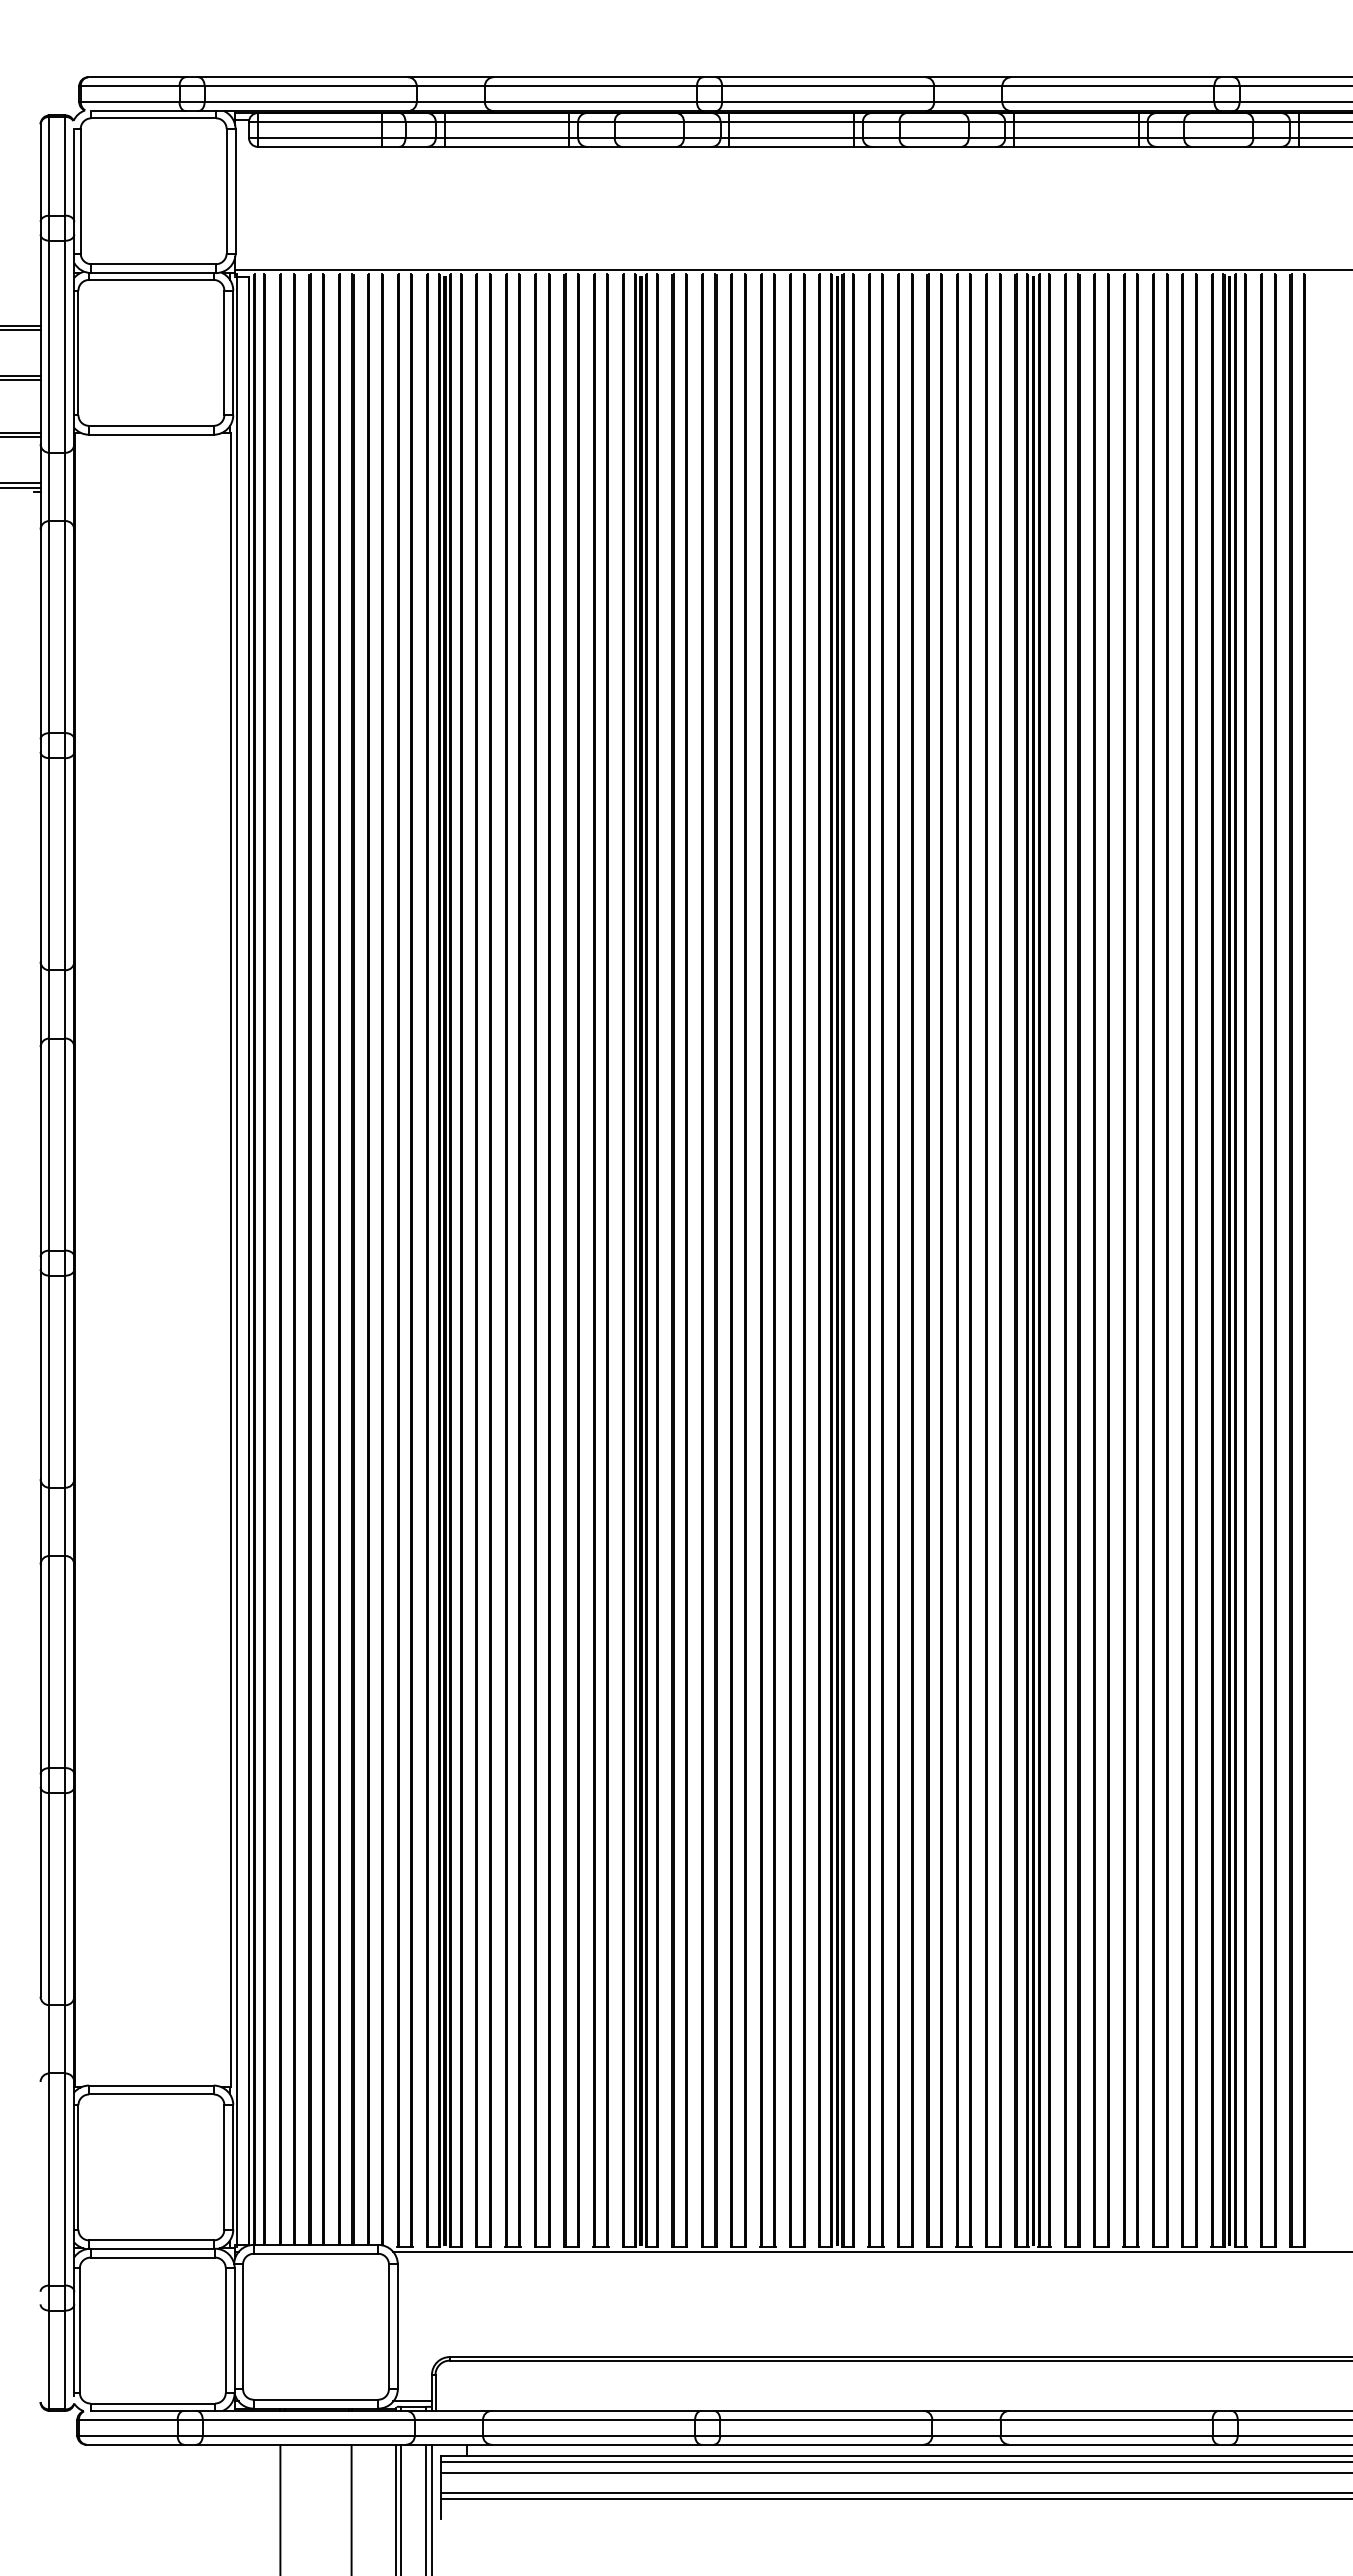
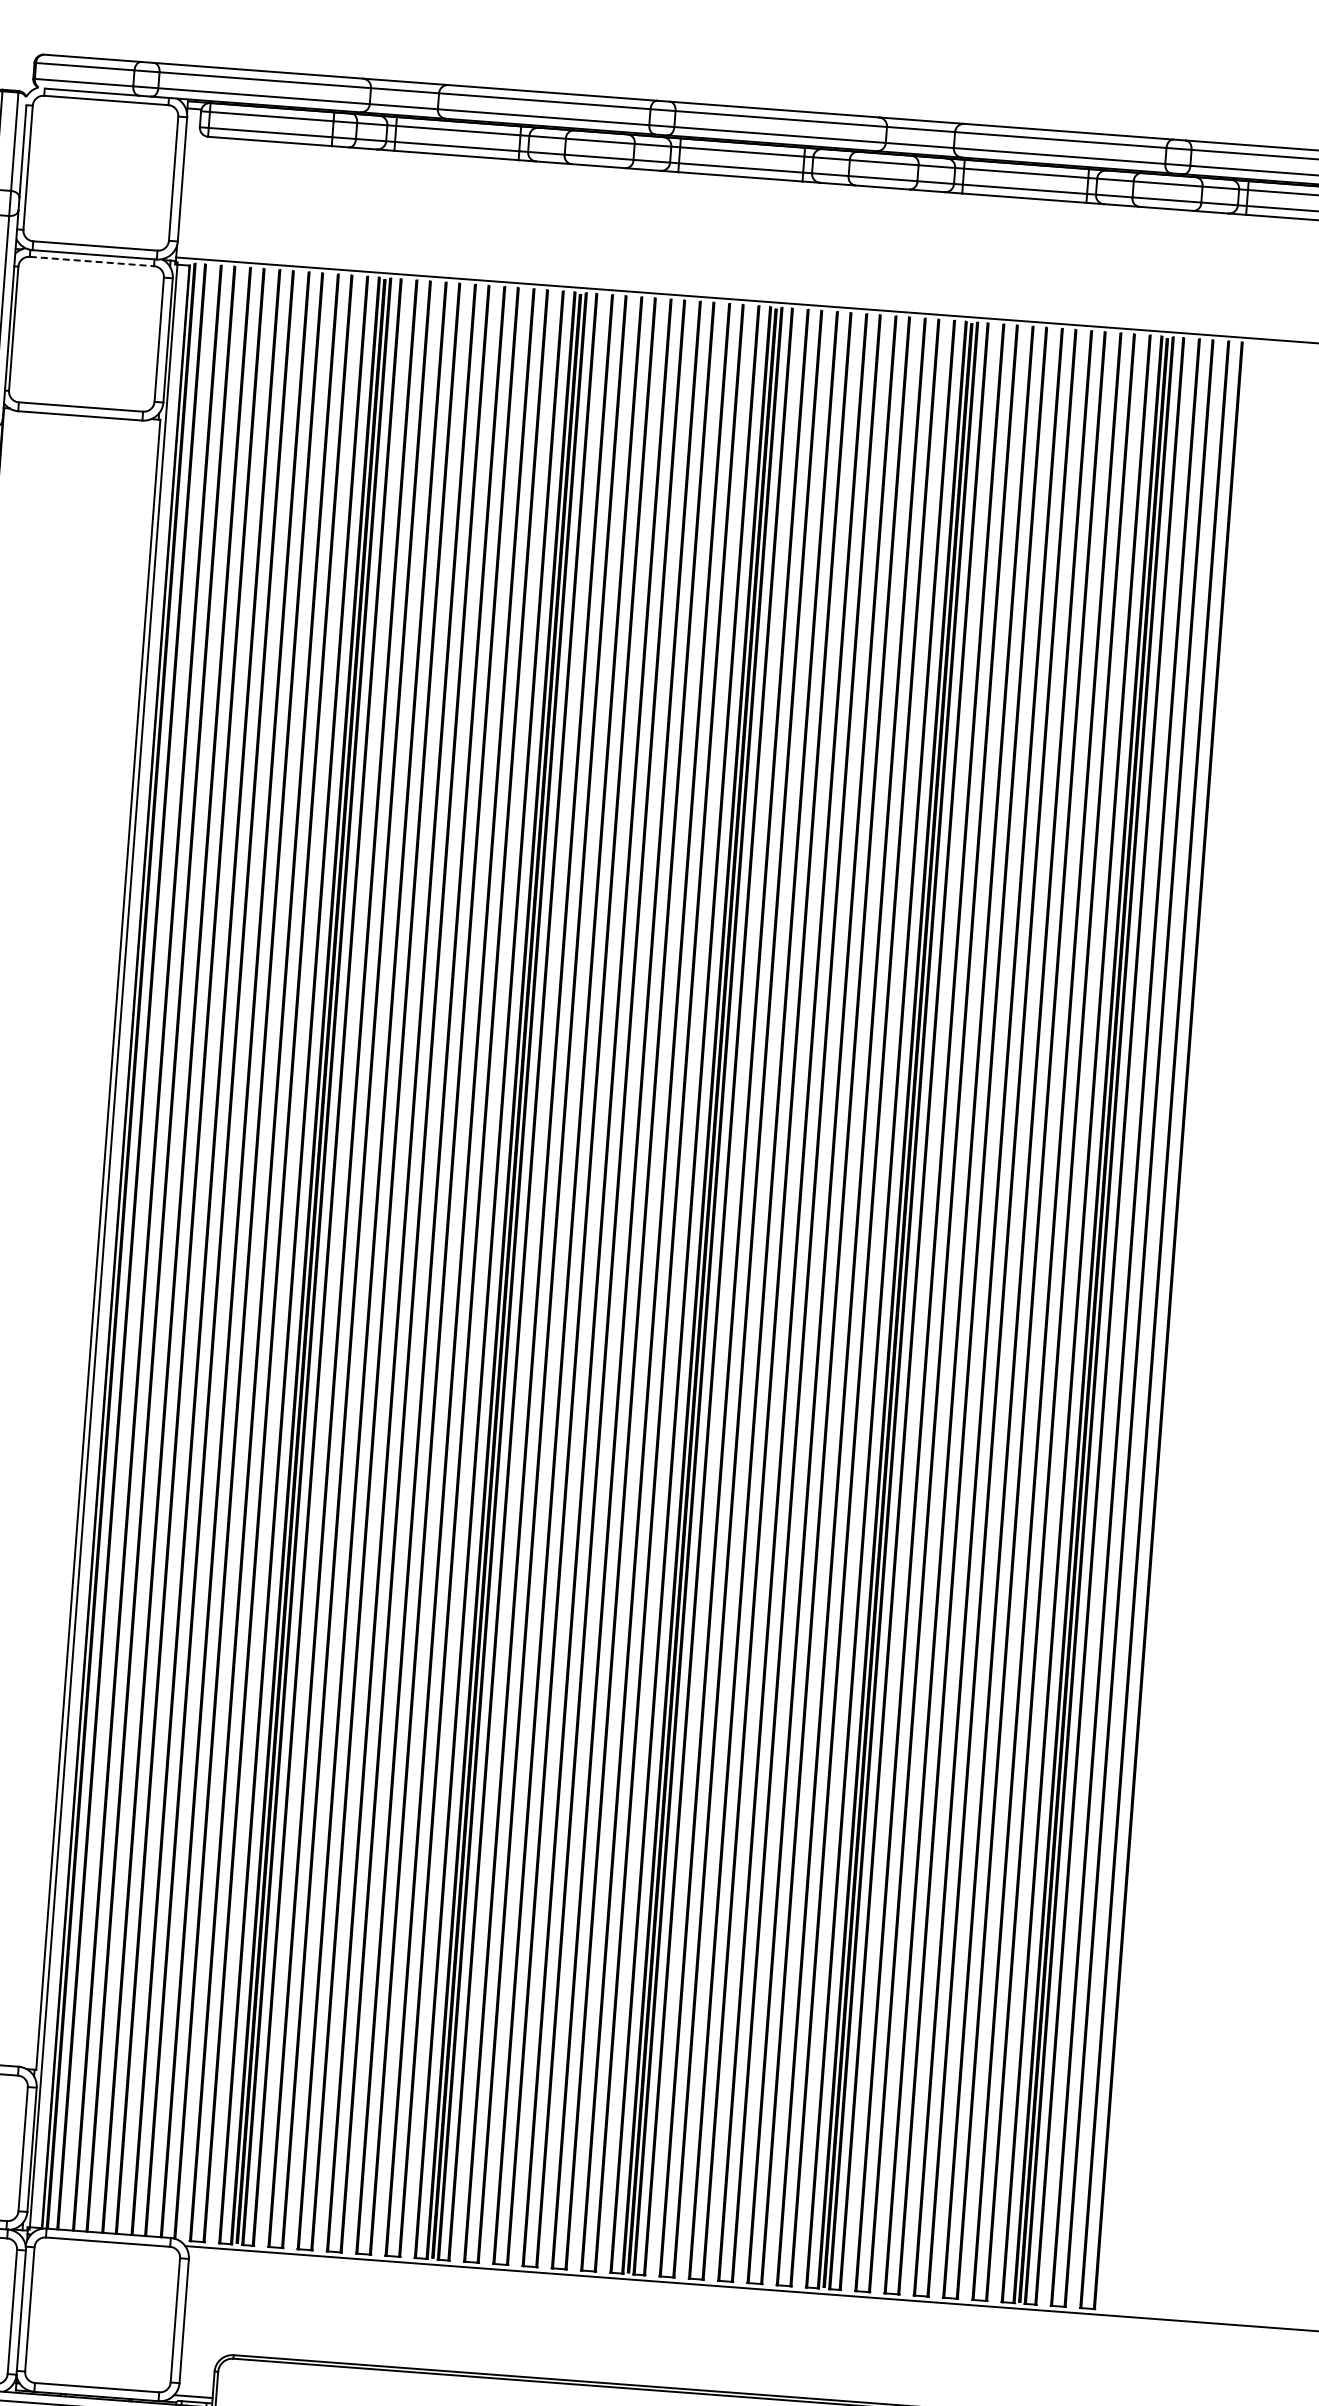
line: (151, 279) -> (92, 261), solid -> dashed

